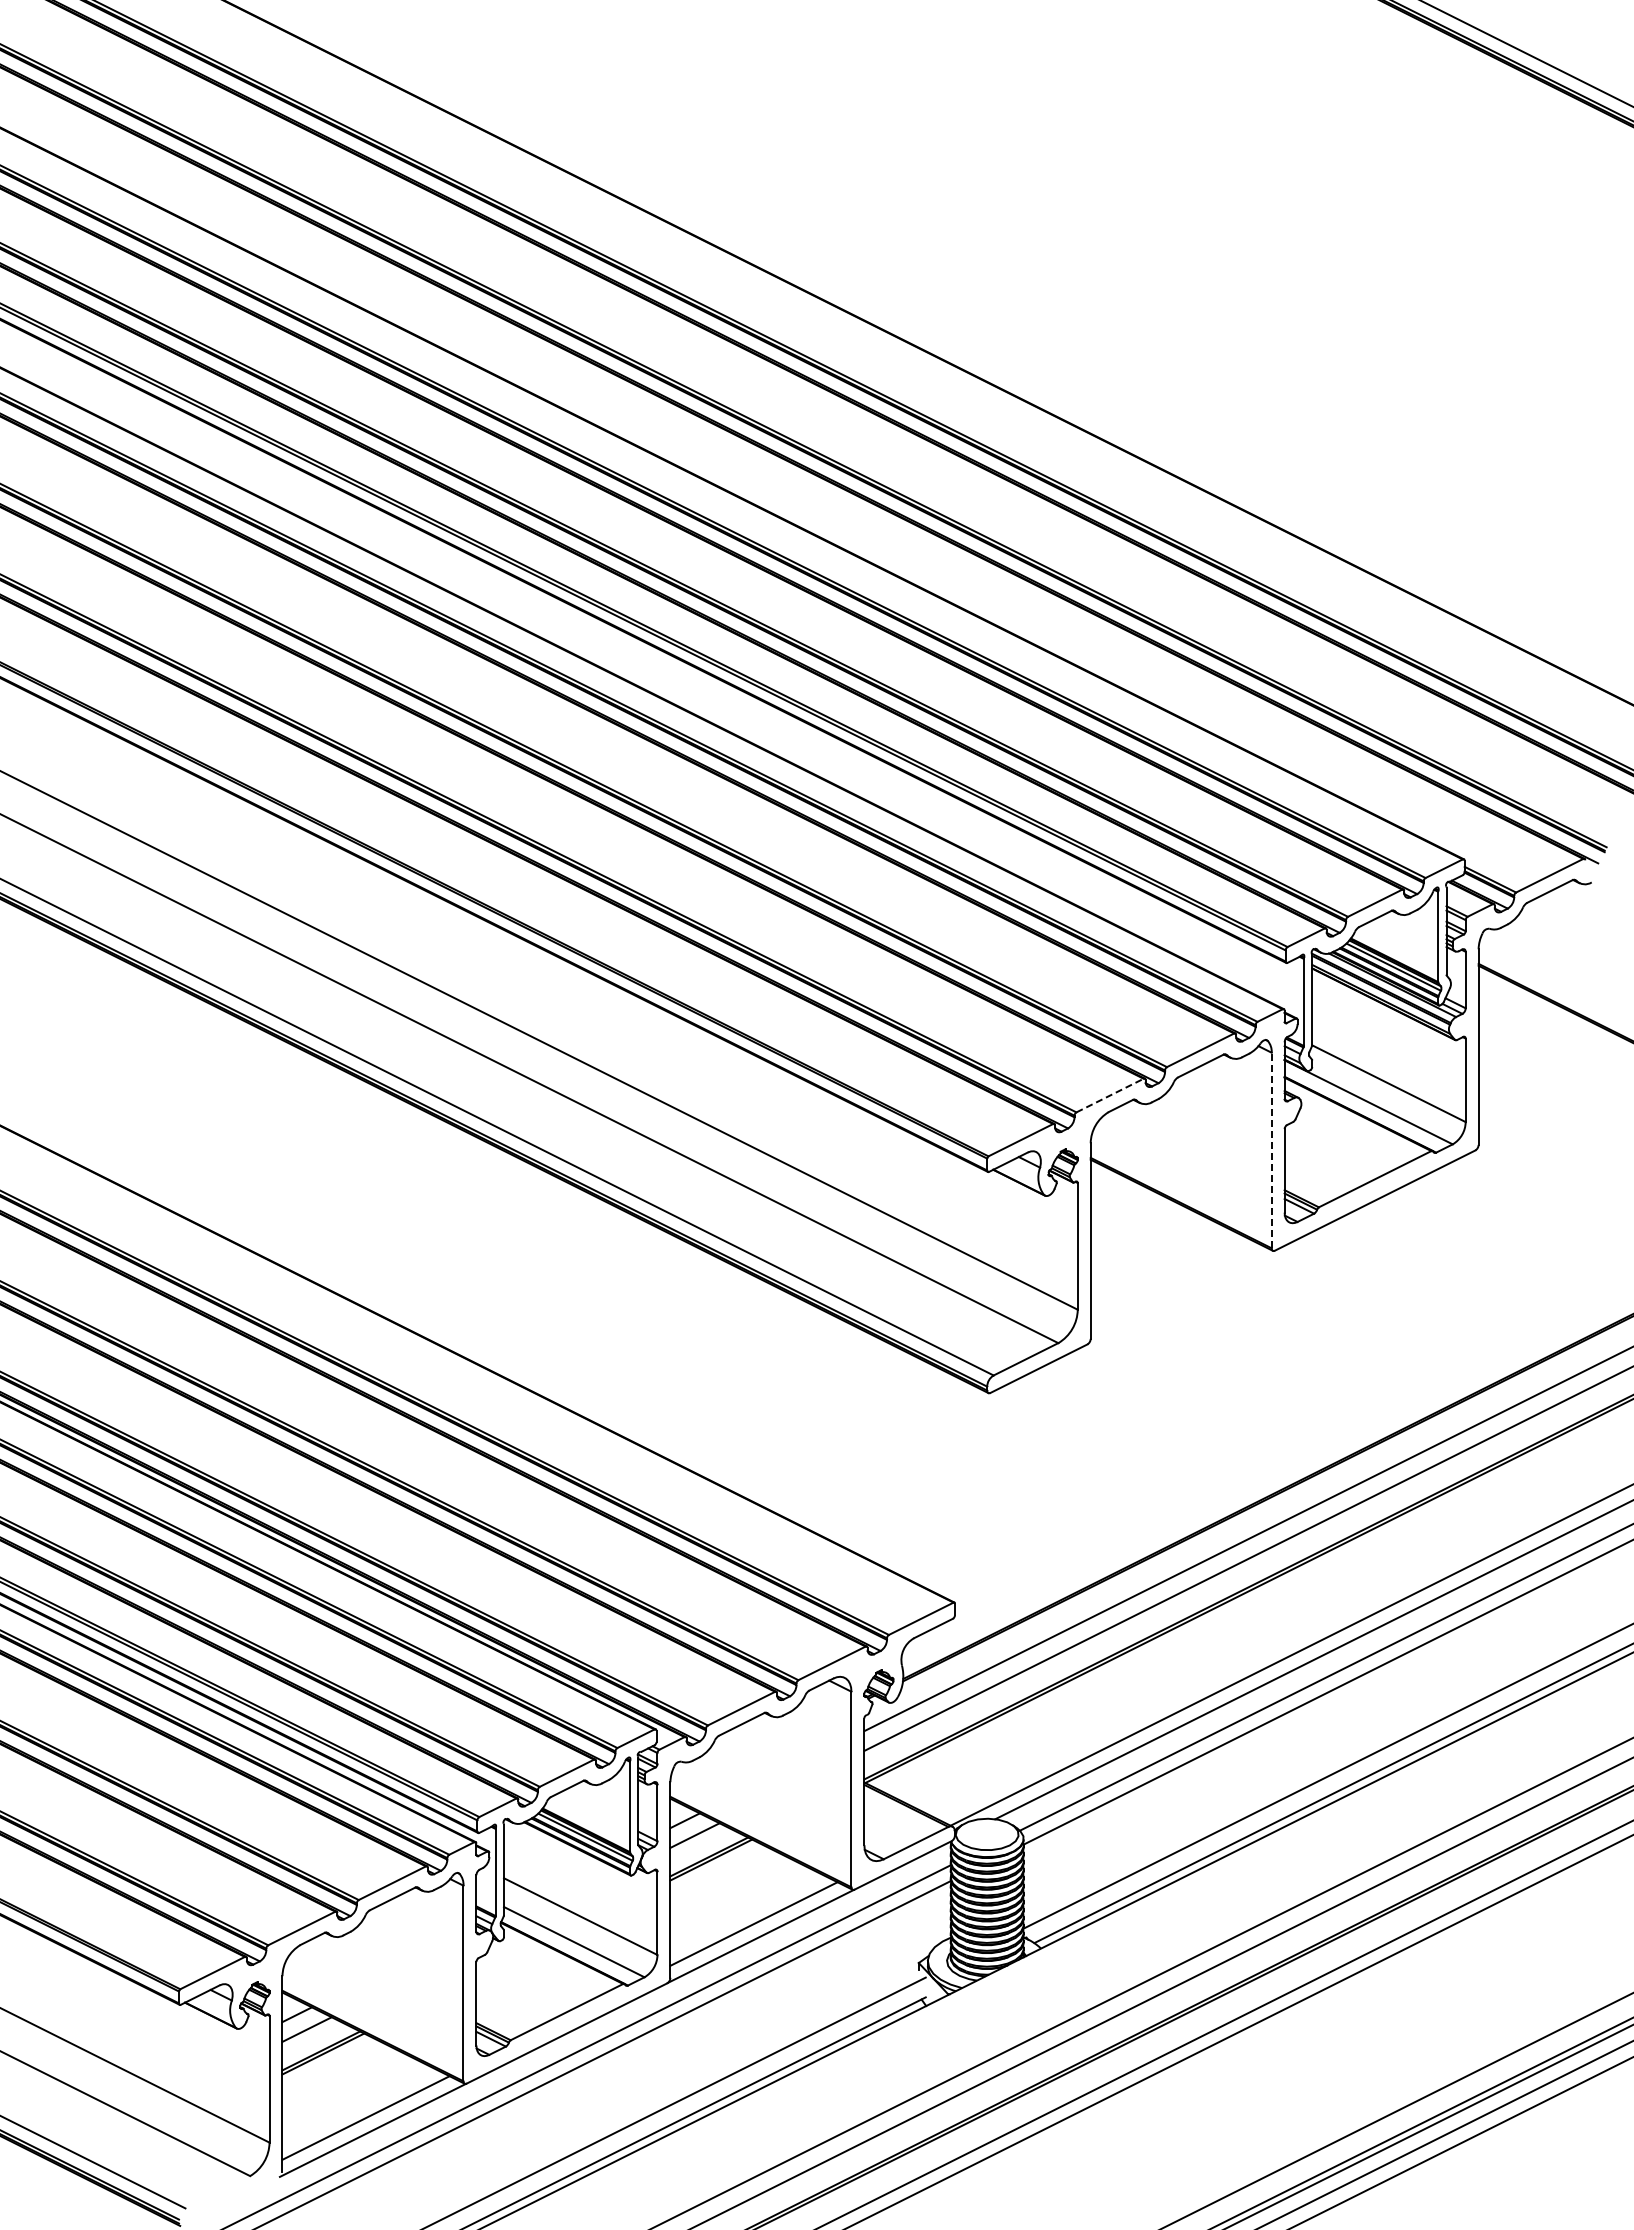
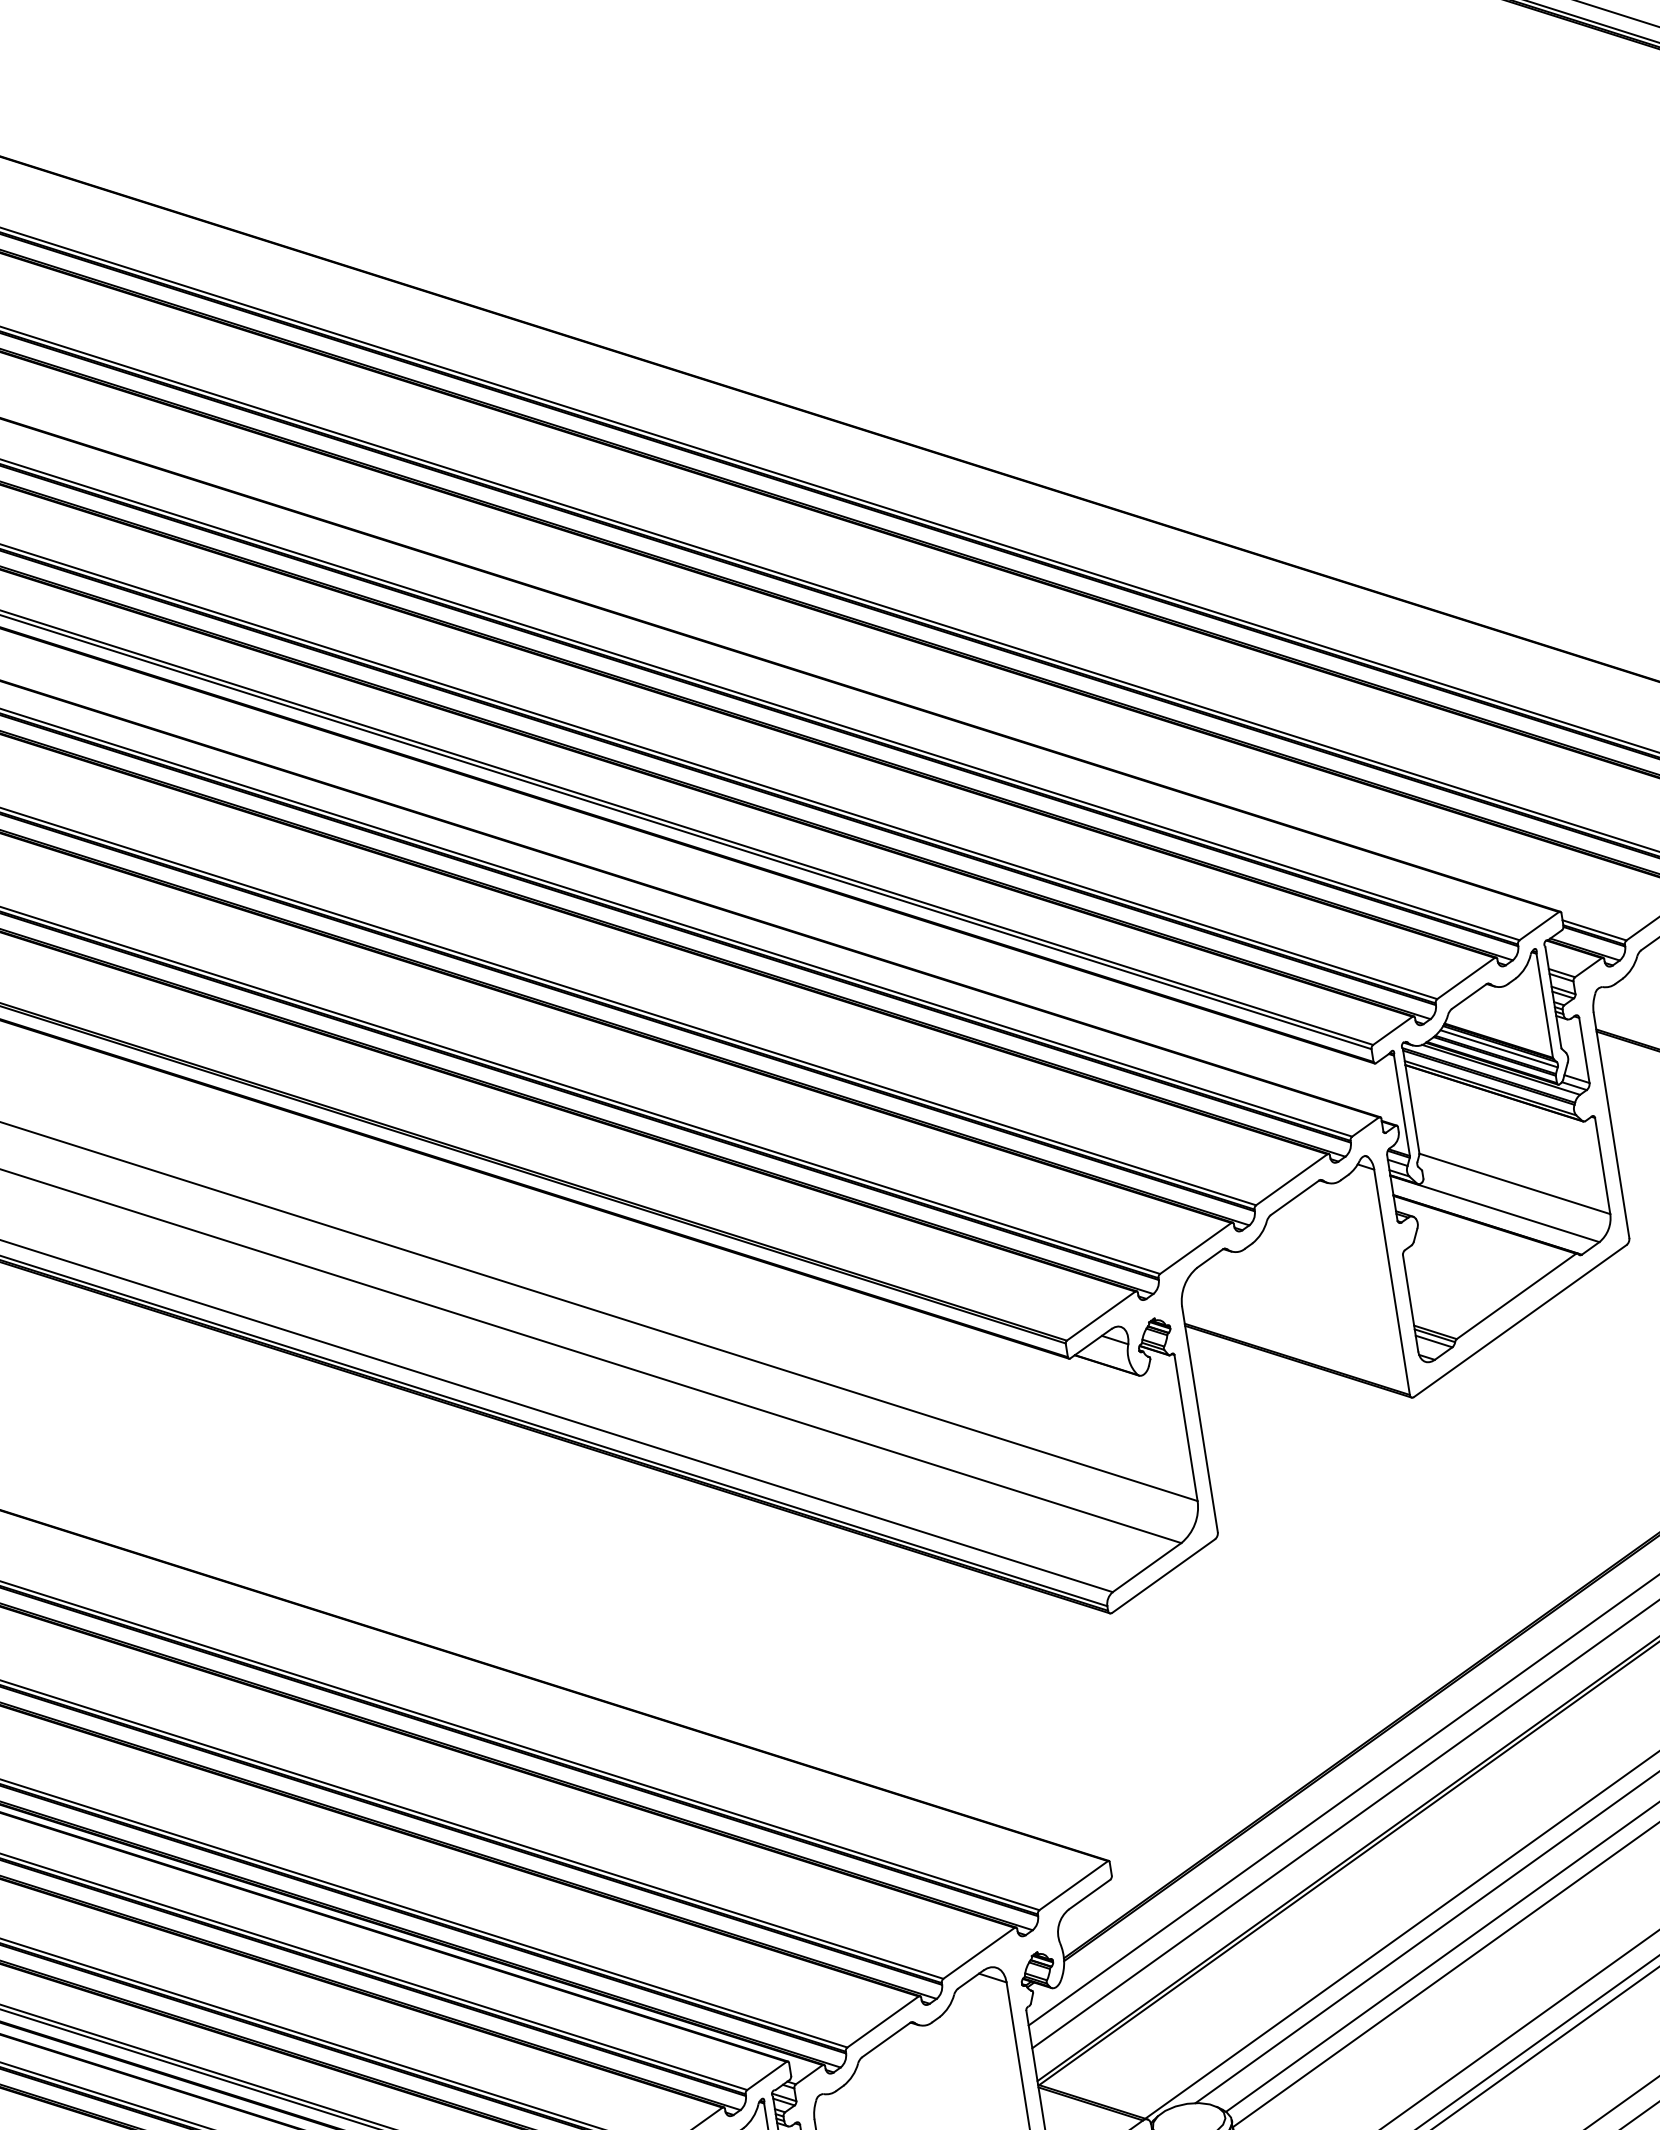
line: (1110, 1095) -> (1196, 1248), dashed -> solid
line: (1271, 1150) -> (1391, 1282), dashed -> solid

